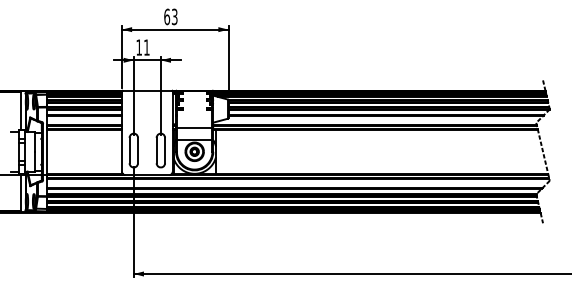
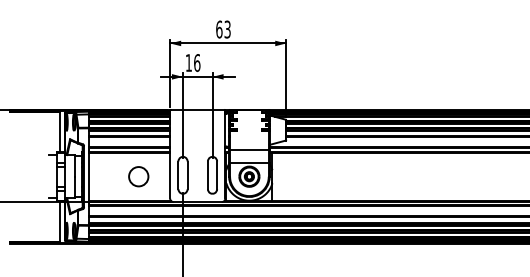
text: (146, 47) -> (196, 62), 11 -> 16
circle: (92, 151) -> (137, 176), added

